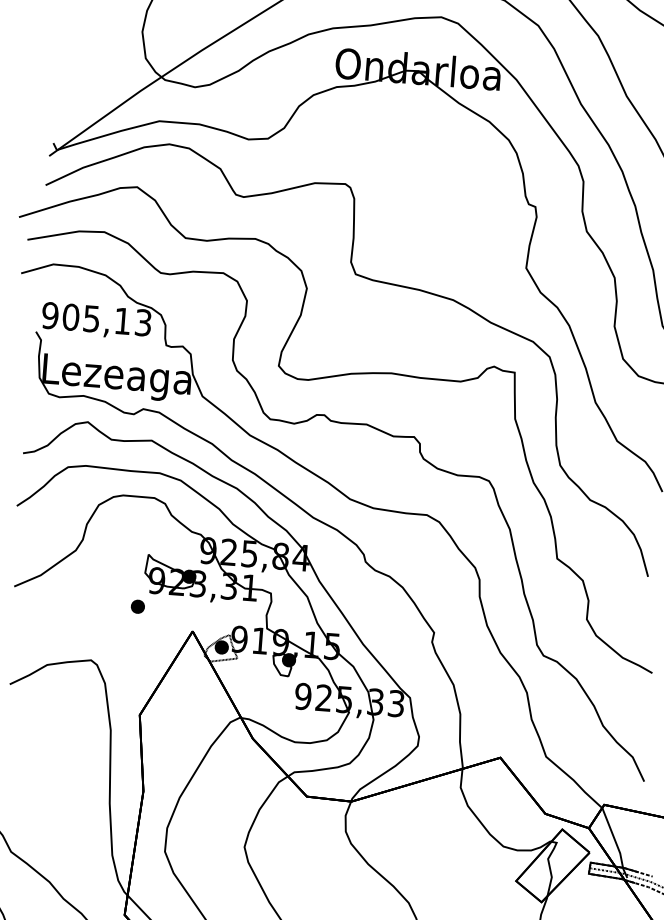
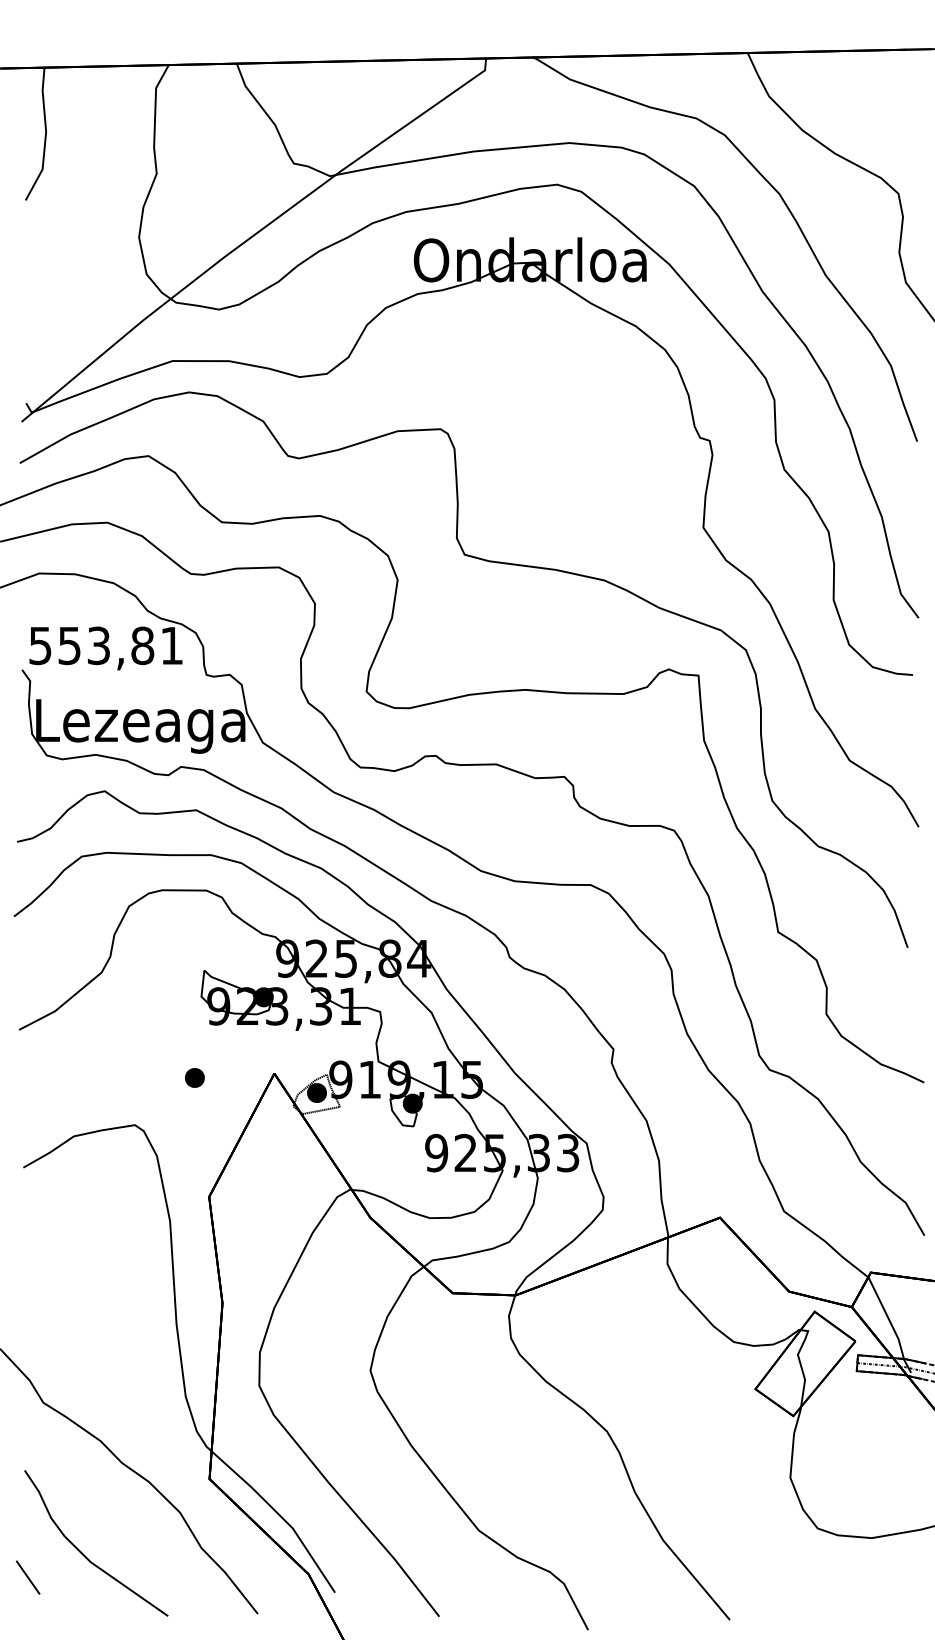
text: (96, 319) -> (105, 645), 905,13 -> 553,81
part: (137, 606) -> (194, 1077), moved

